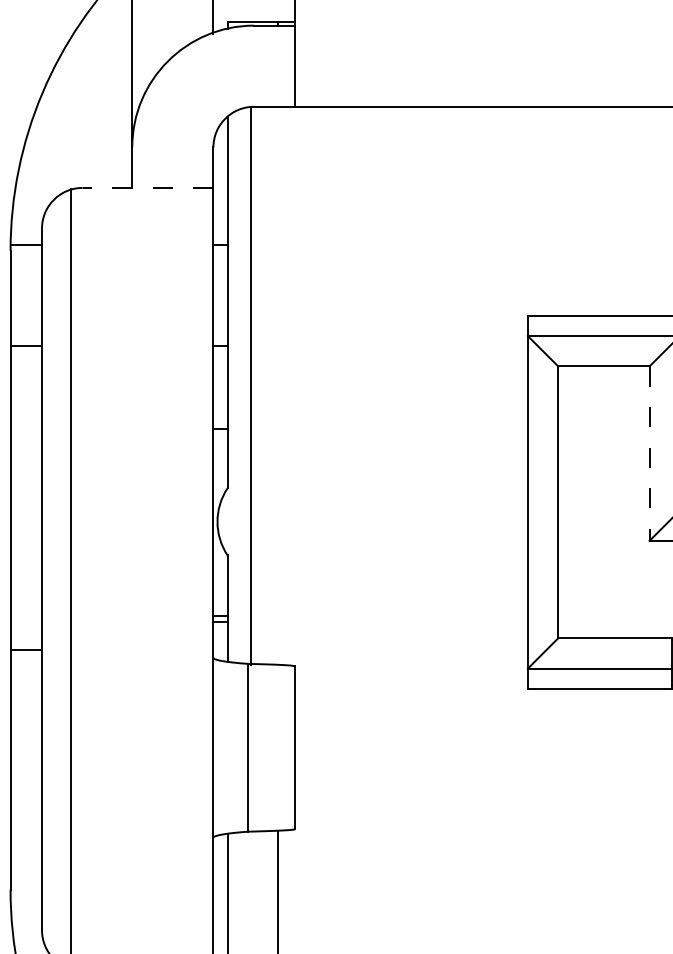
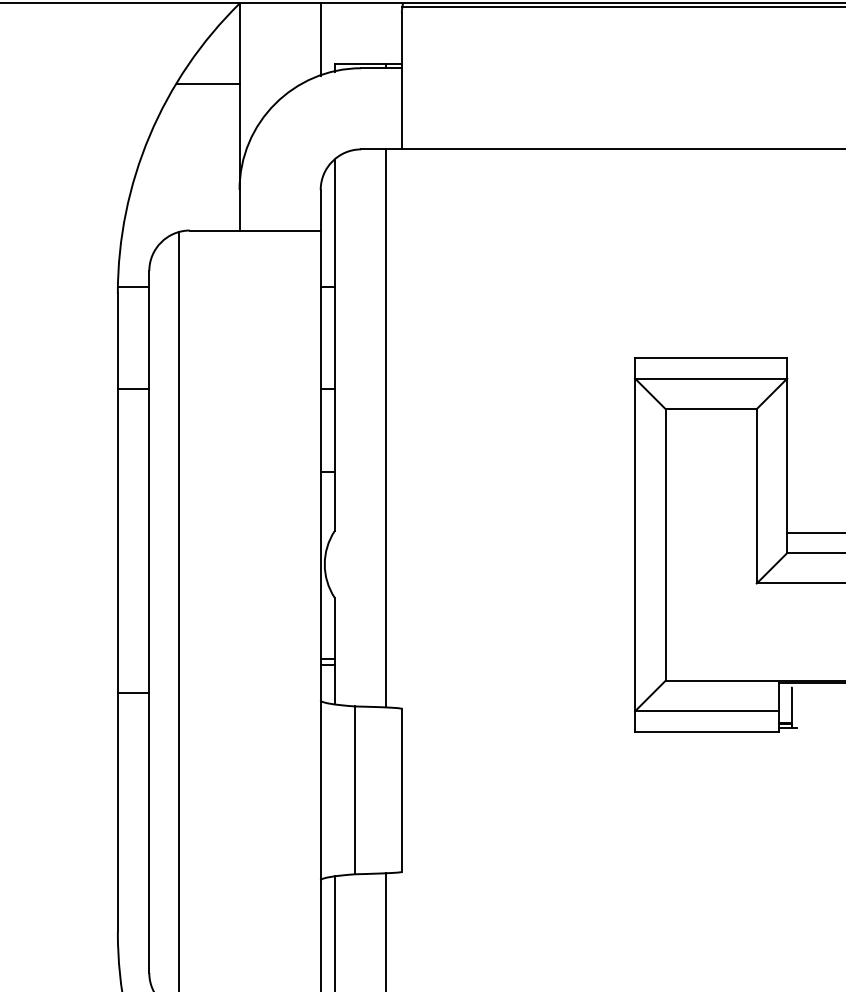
line: (101, 41) -> (208, 84), added
line: (147, 187) -> (254, 230), dashed -> solid
line: (251, 385) -> (385, 428), moved
line: (649, 453) -> (756, 496), dashed -> solid

